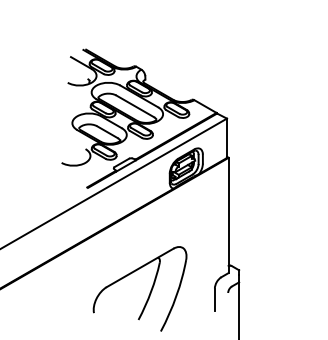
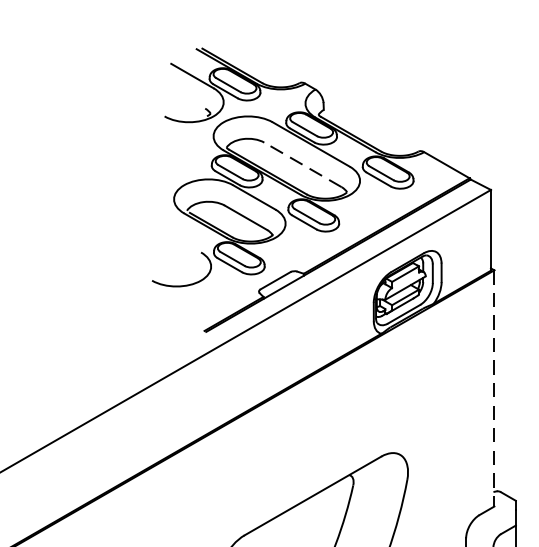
line: (135, 106) -> (303, 165), solid -> dashed
line: (228, 215) -> (494, 388), solid -> dashed

